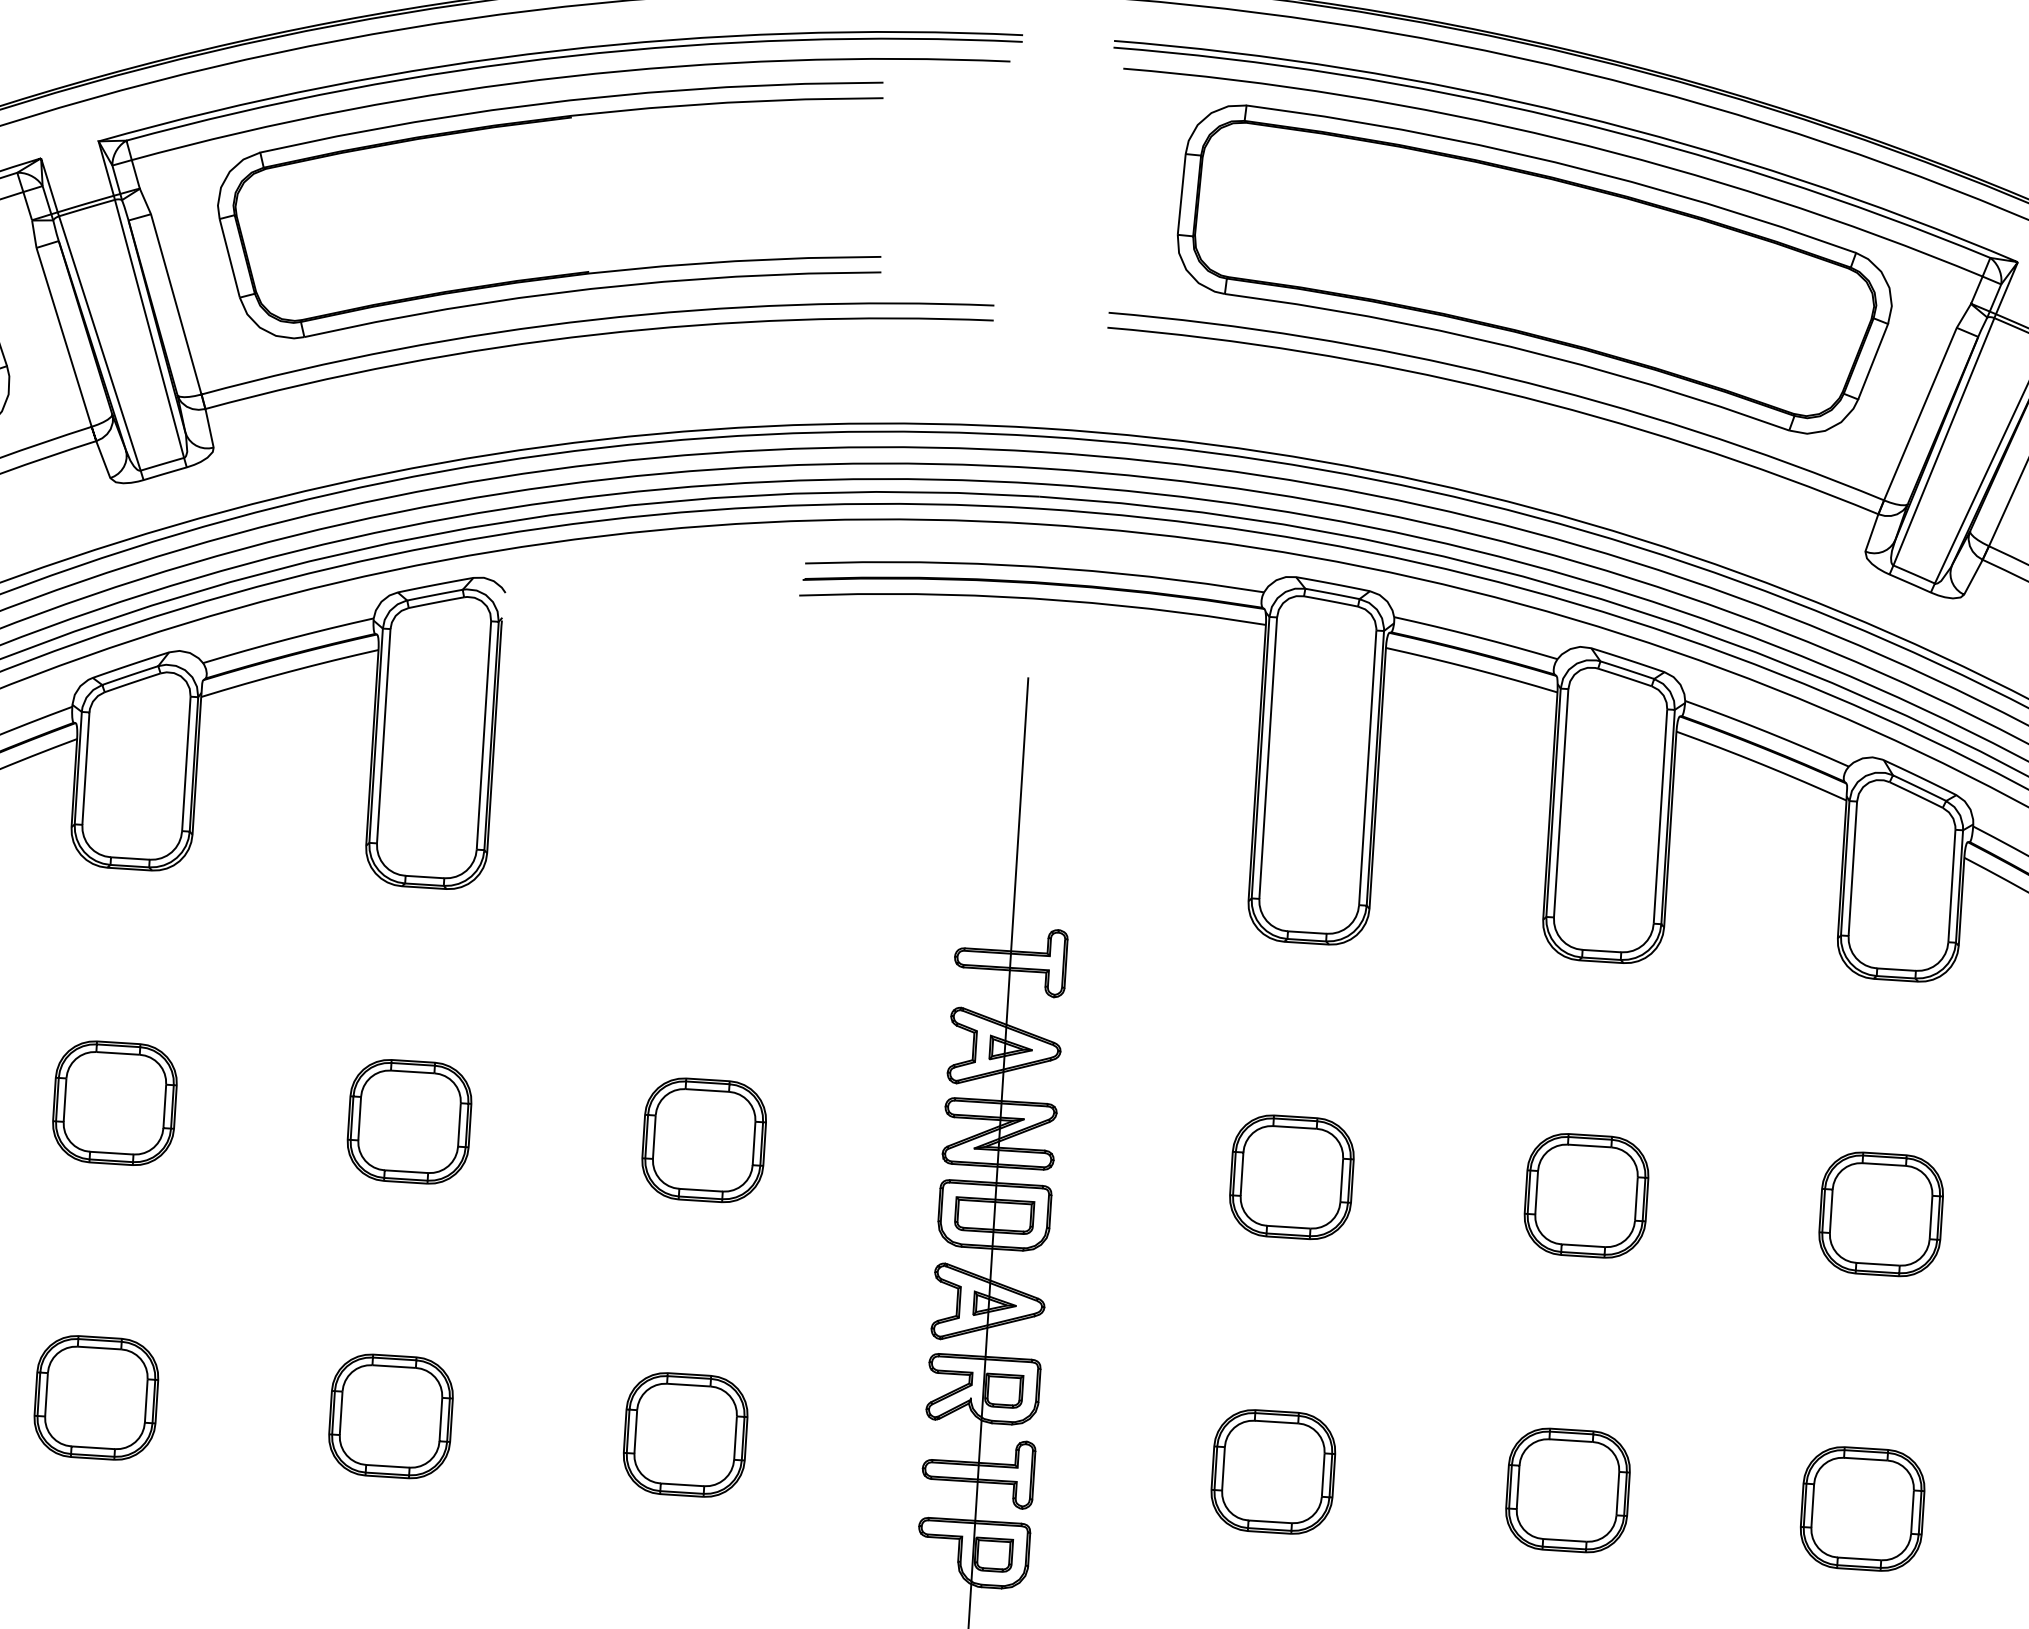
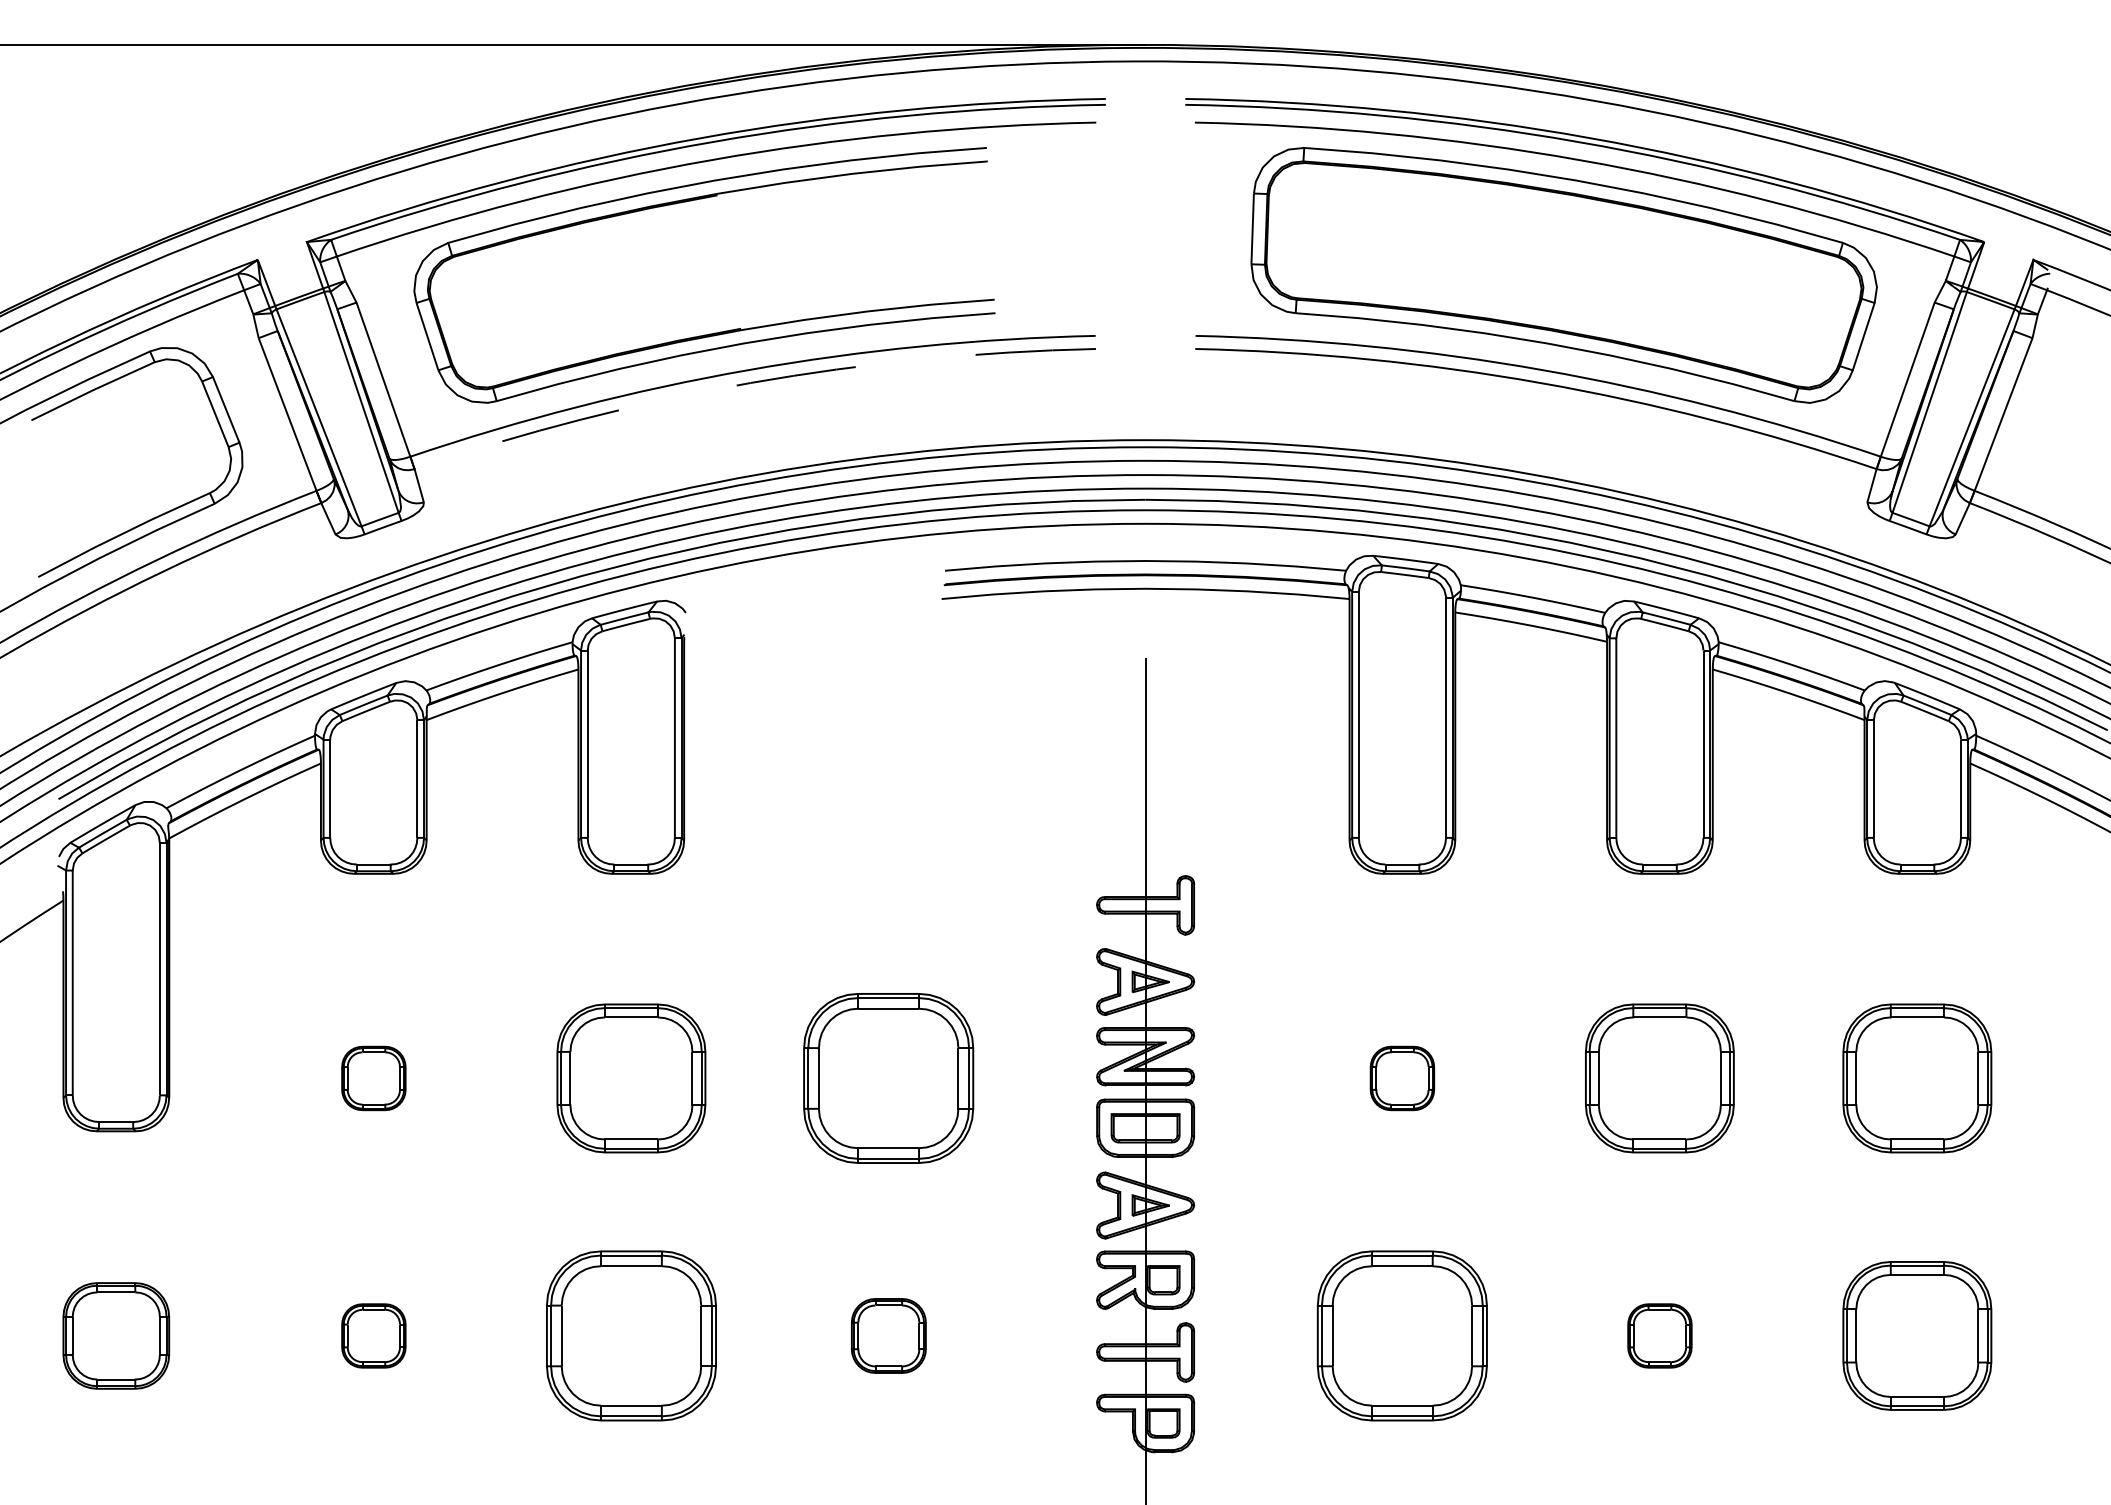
line: (596, 334) -> (750, 382), solid -> dashed
part: (114, 1103) -> (373, 1078), size x0.6
part: (408, 1121) -> (630, 1078), size x1.4
part: (703, 1140) -> (888, 1078), size x1.6
part: (1292, 1177) -> (1402, 1078), size x0.6
part: (1586, 1195) -> (1659, 1078), size x1.4
part: (1881, 1214) -> (1917, 1078), size x1.4
part: (96, 1397) -> (373, 1335), size x0.6
part: (390, 1415) -> (630, 1335), size x1.6
part: (685, 1434) -> (888, 1335), size x0.7
part: (1273, 1471) -> (1402, 1335), size x1.6
part: (1567, 1489) -> (1659, 1335), size x0.6
part: (1862, 1508) -> (1917, 1335), size x1.4

